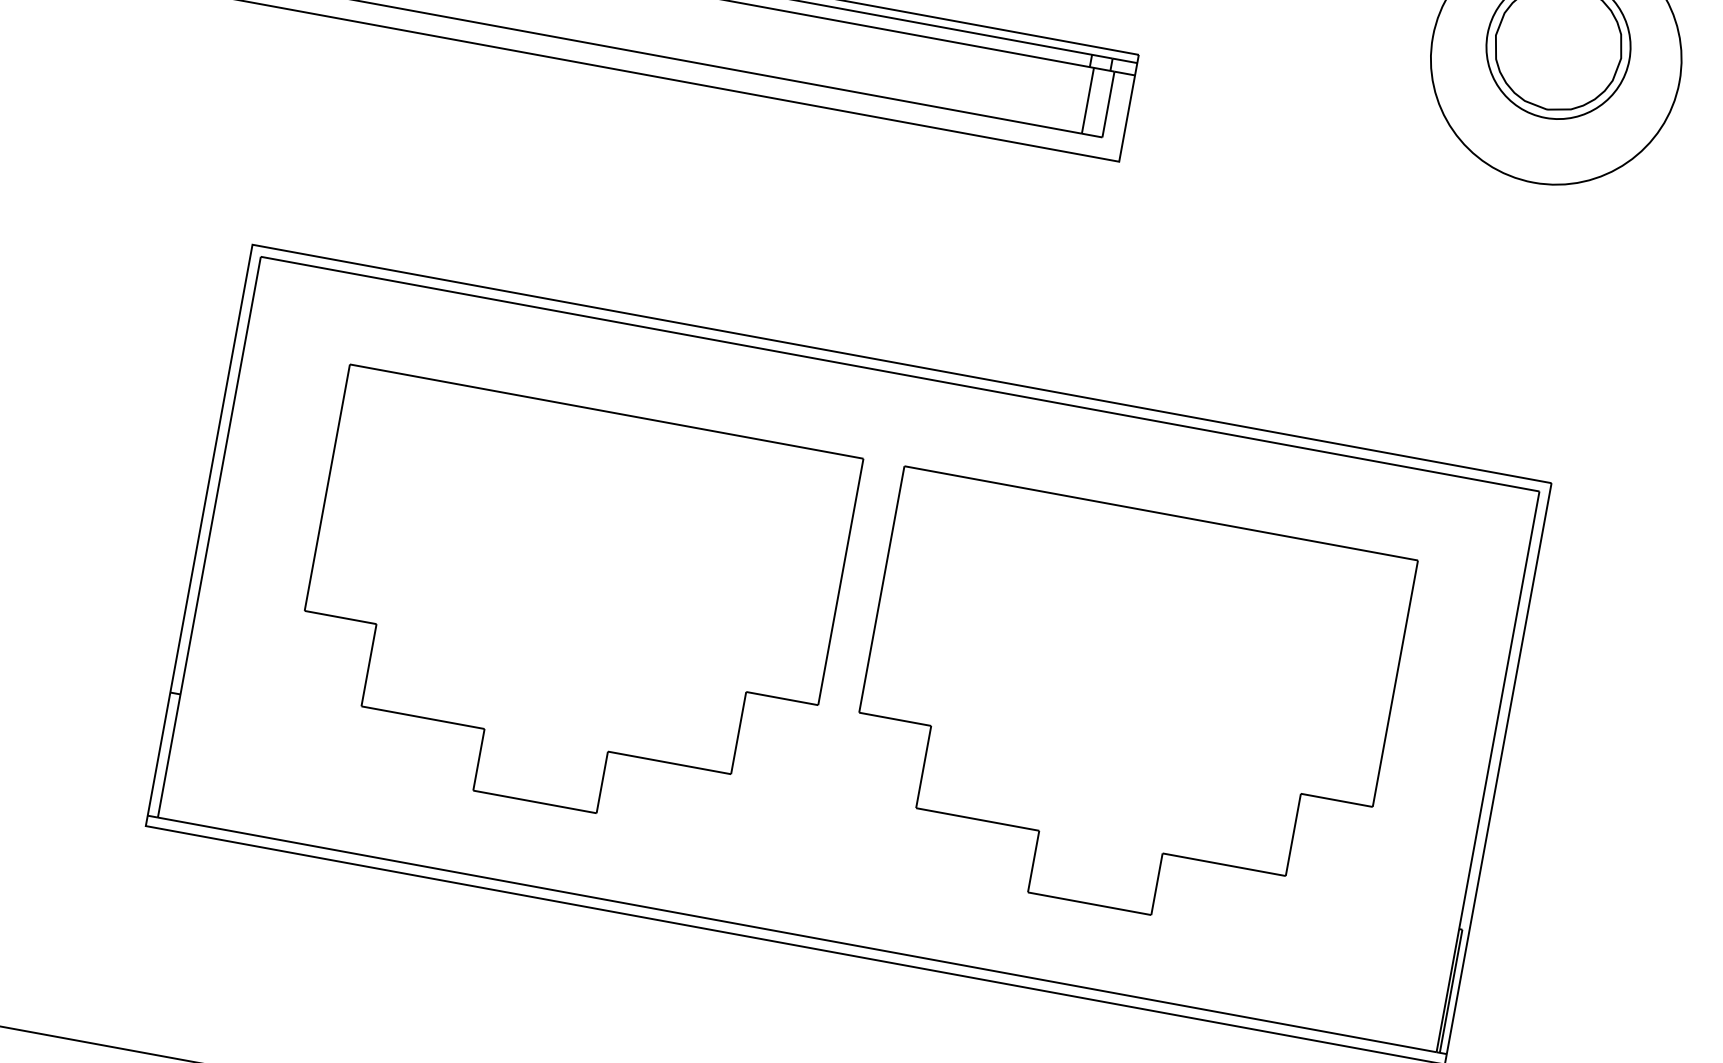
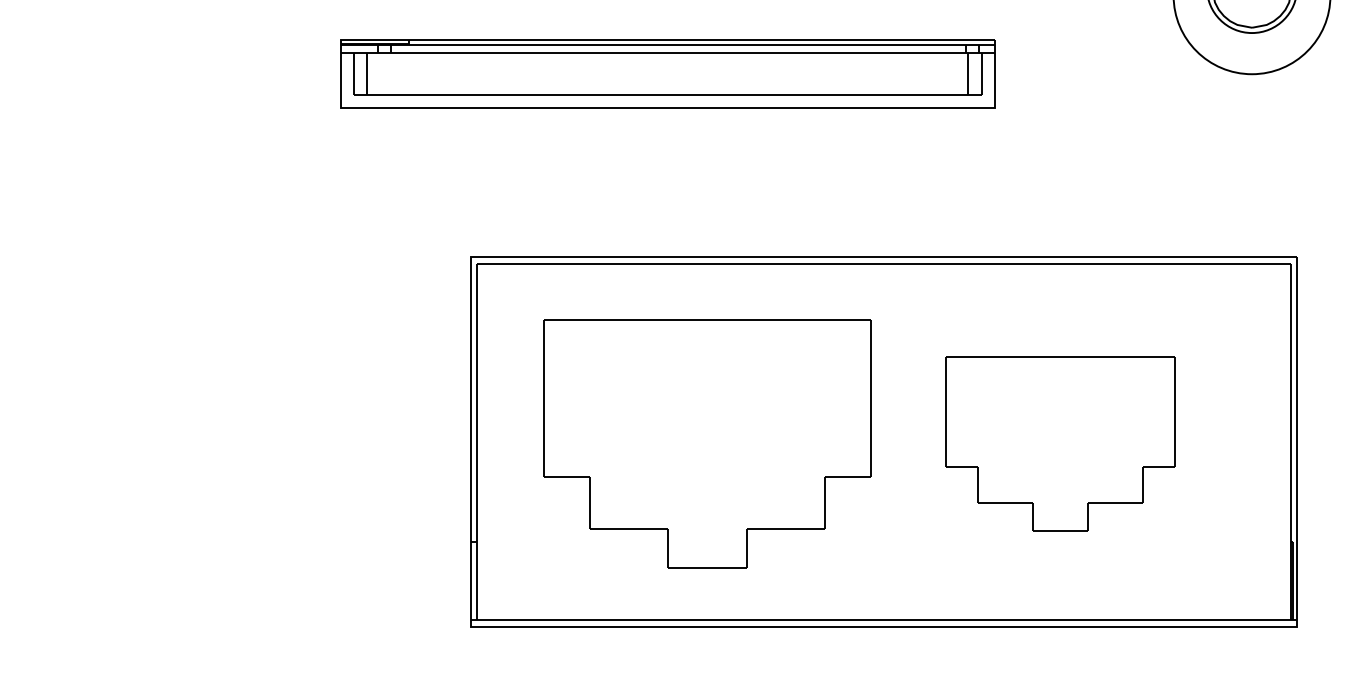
part: (1126, 707) -> (1060, 443), size x0.7

